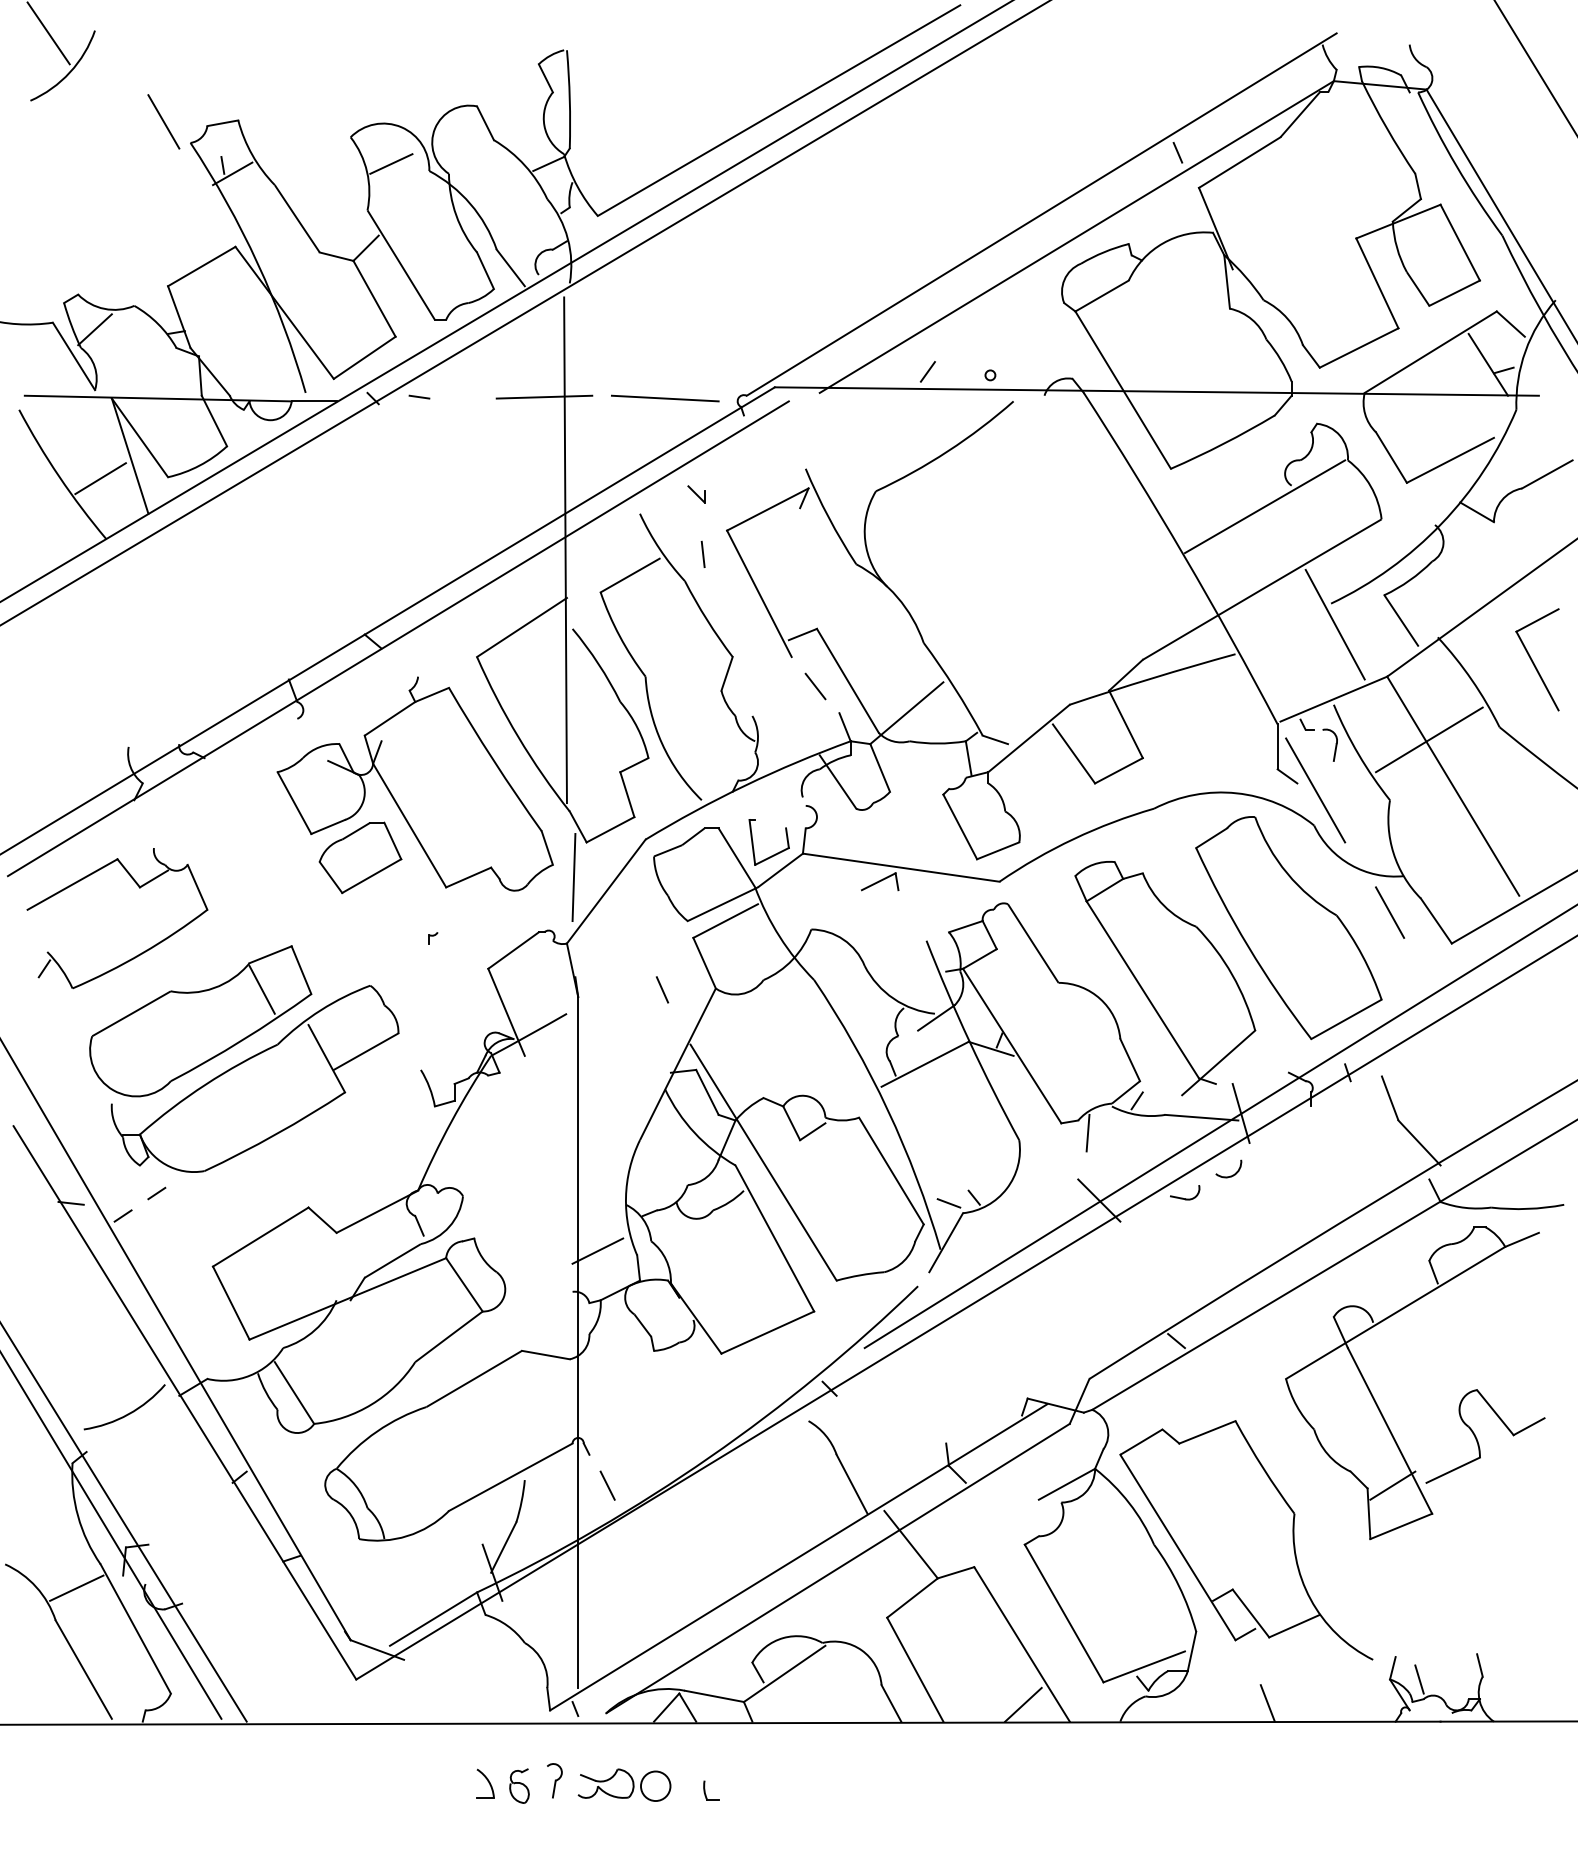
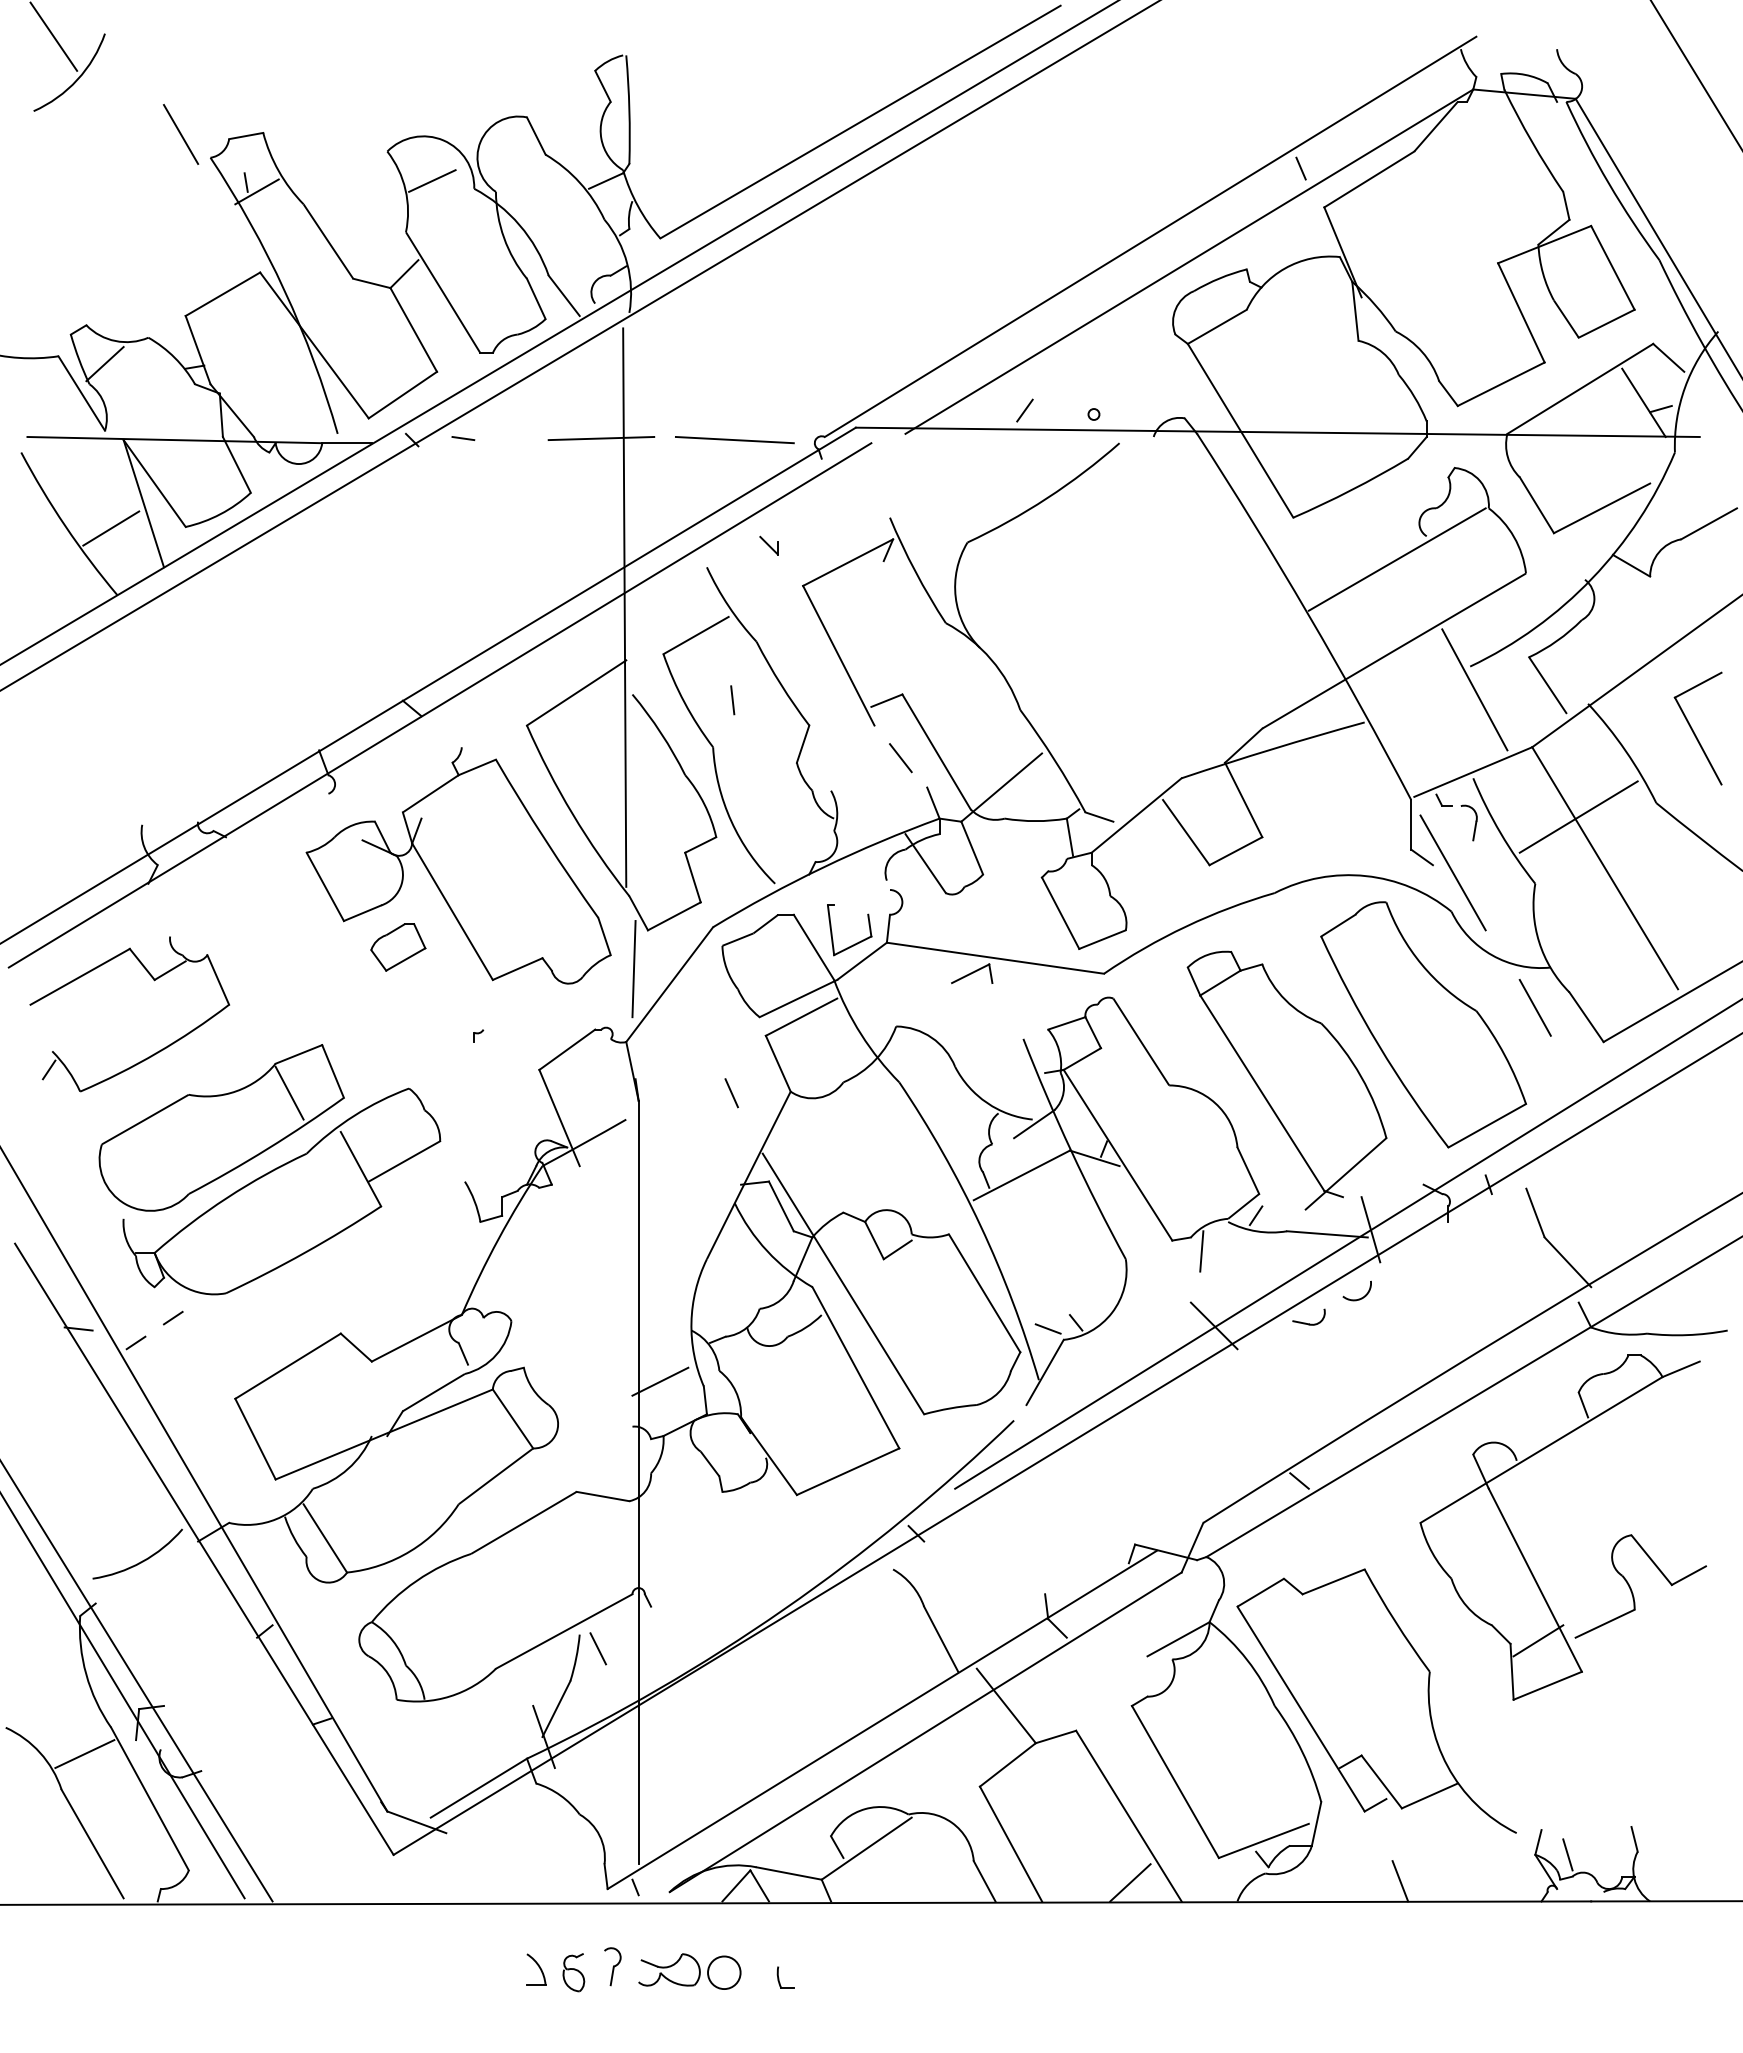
line: (702, 554) -> (732, 700), moved
part: (360, 857) -> (398, 947), size x0.6
line: (607, 1485) -> (598, 1648), moved

